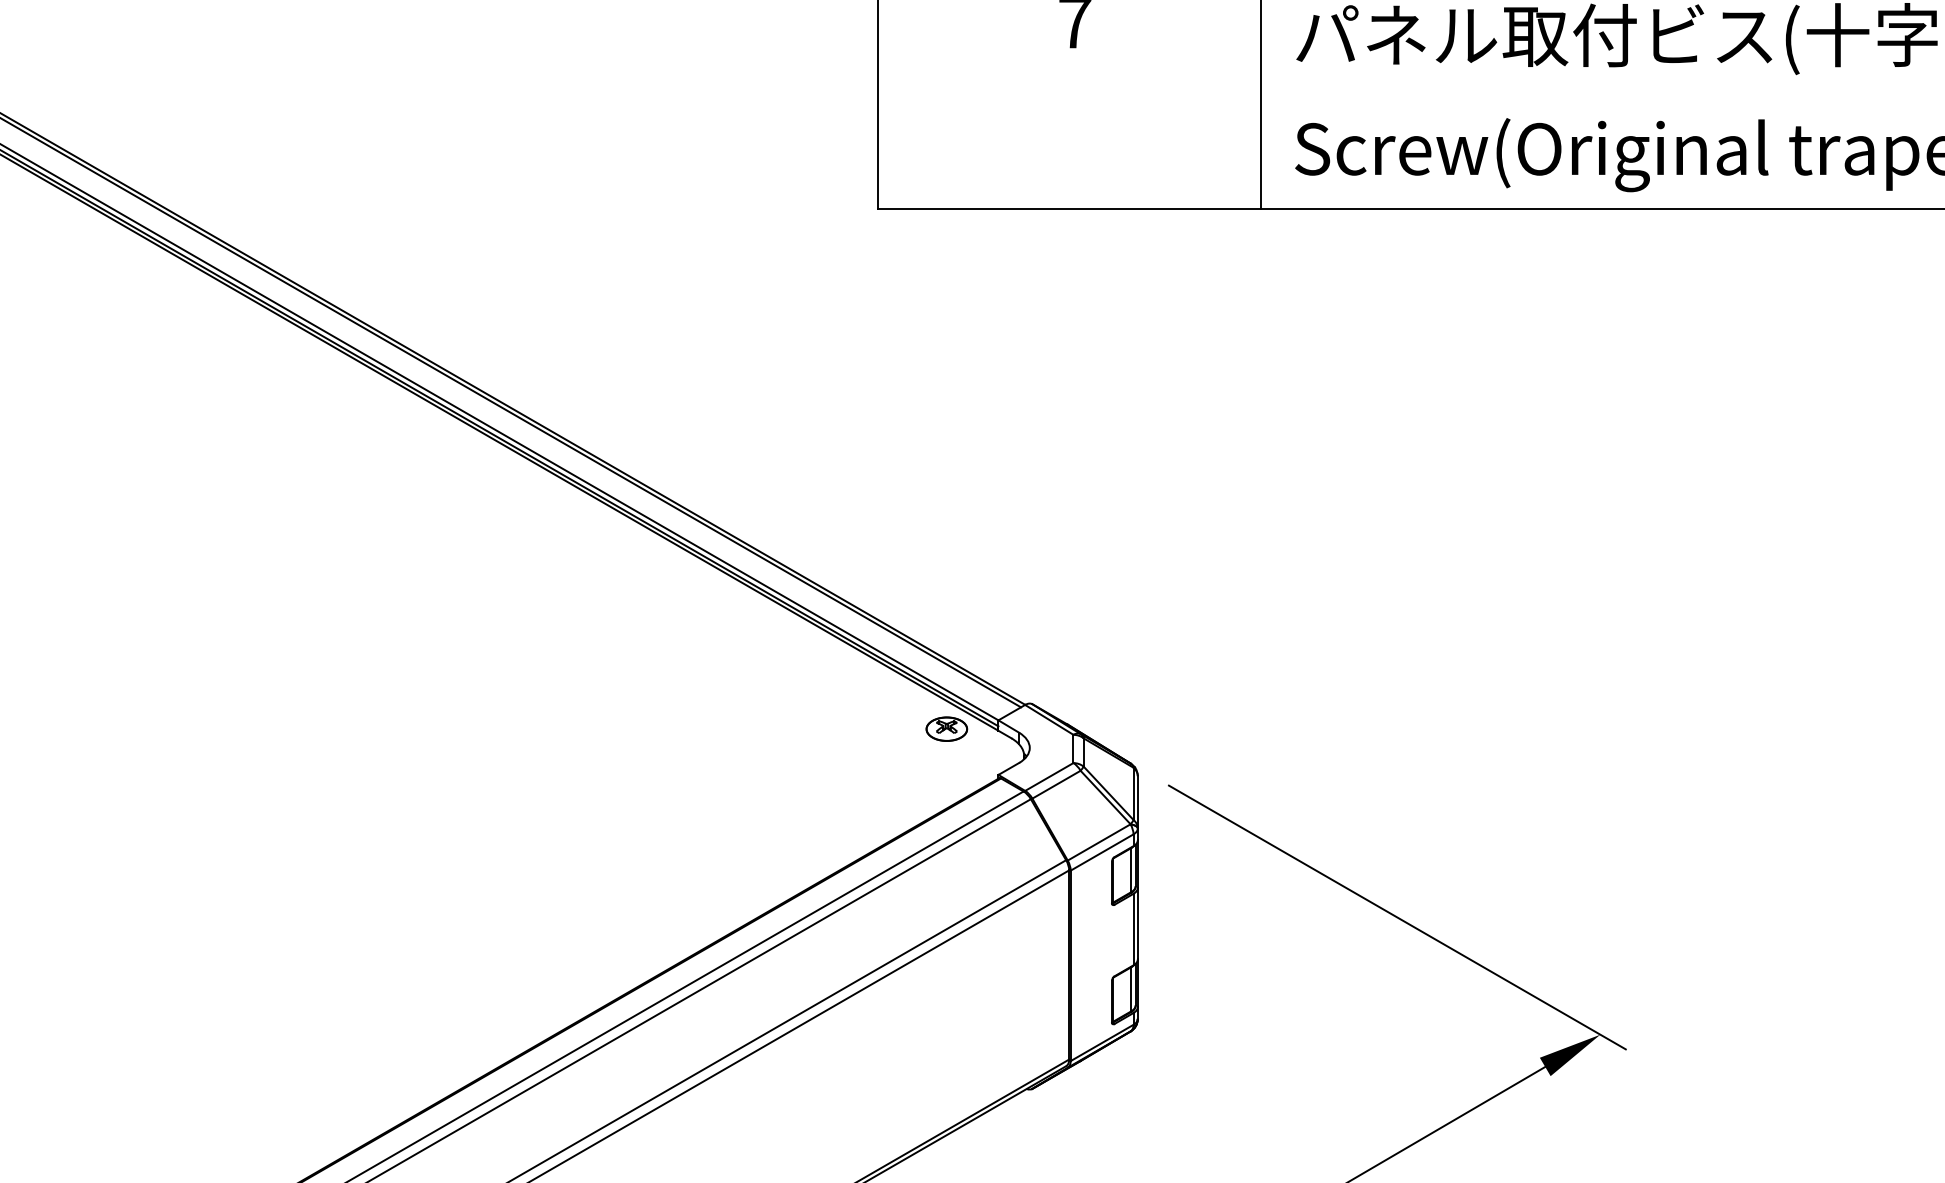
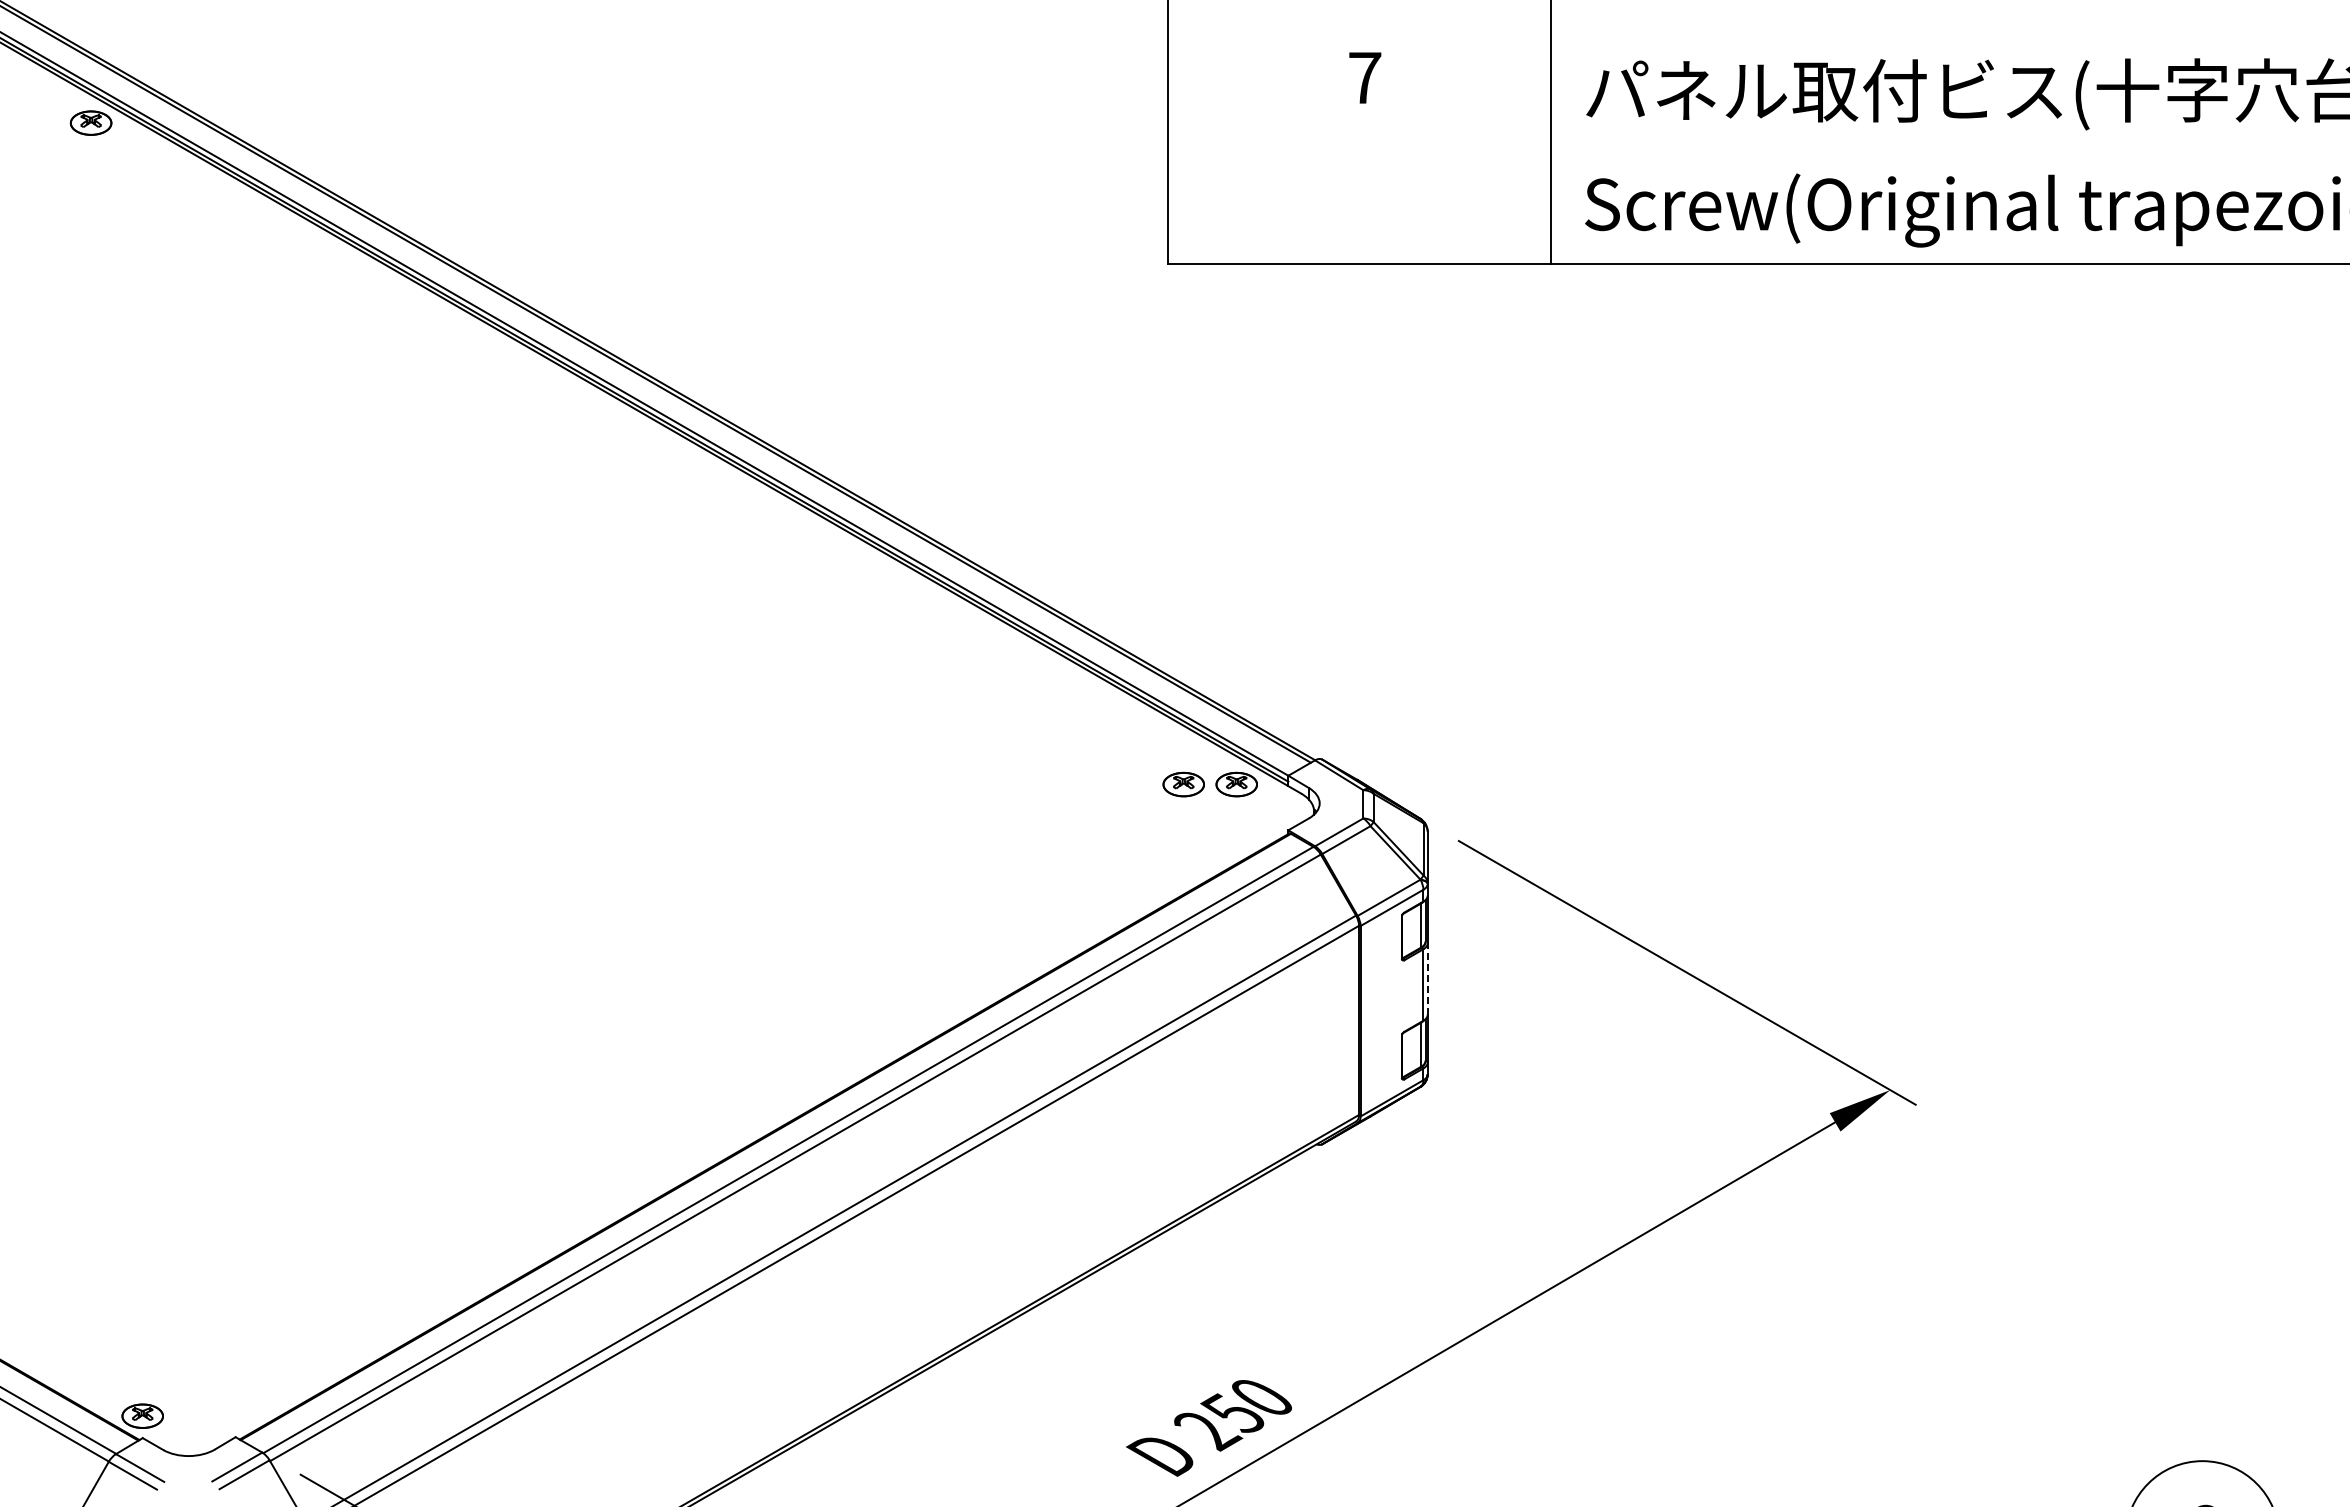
part: (893, 729) -> (1183, 784), added
line: (1137, 924) -> (1427, 979), solid -> dashed

